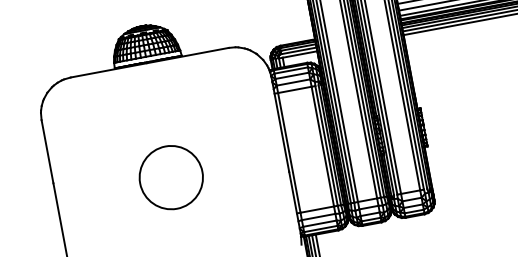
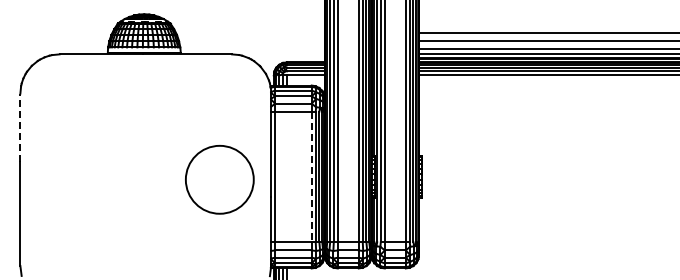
line: (322, 147) -> (311, 177), solid -> dashed
line: (47, 151) -> (20, 127), solid -> dashed
circle: (170, 177) -> (219, 179), moved

